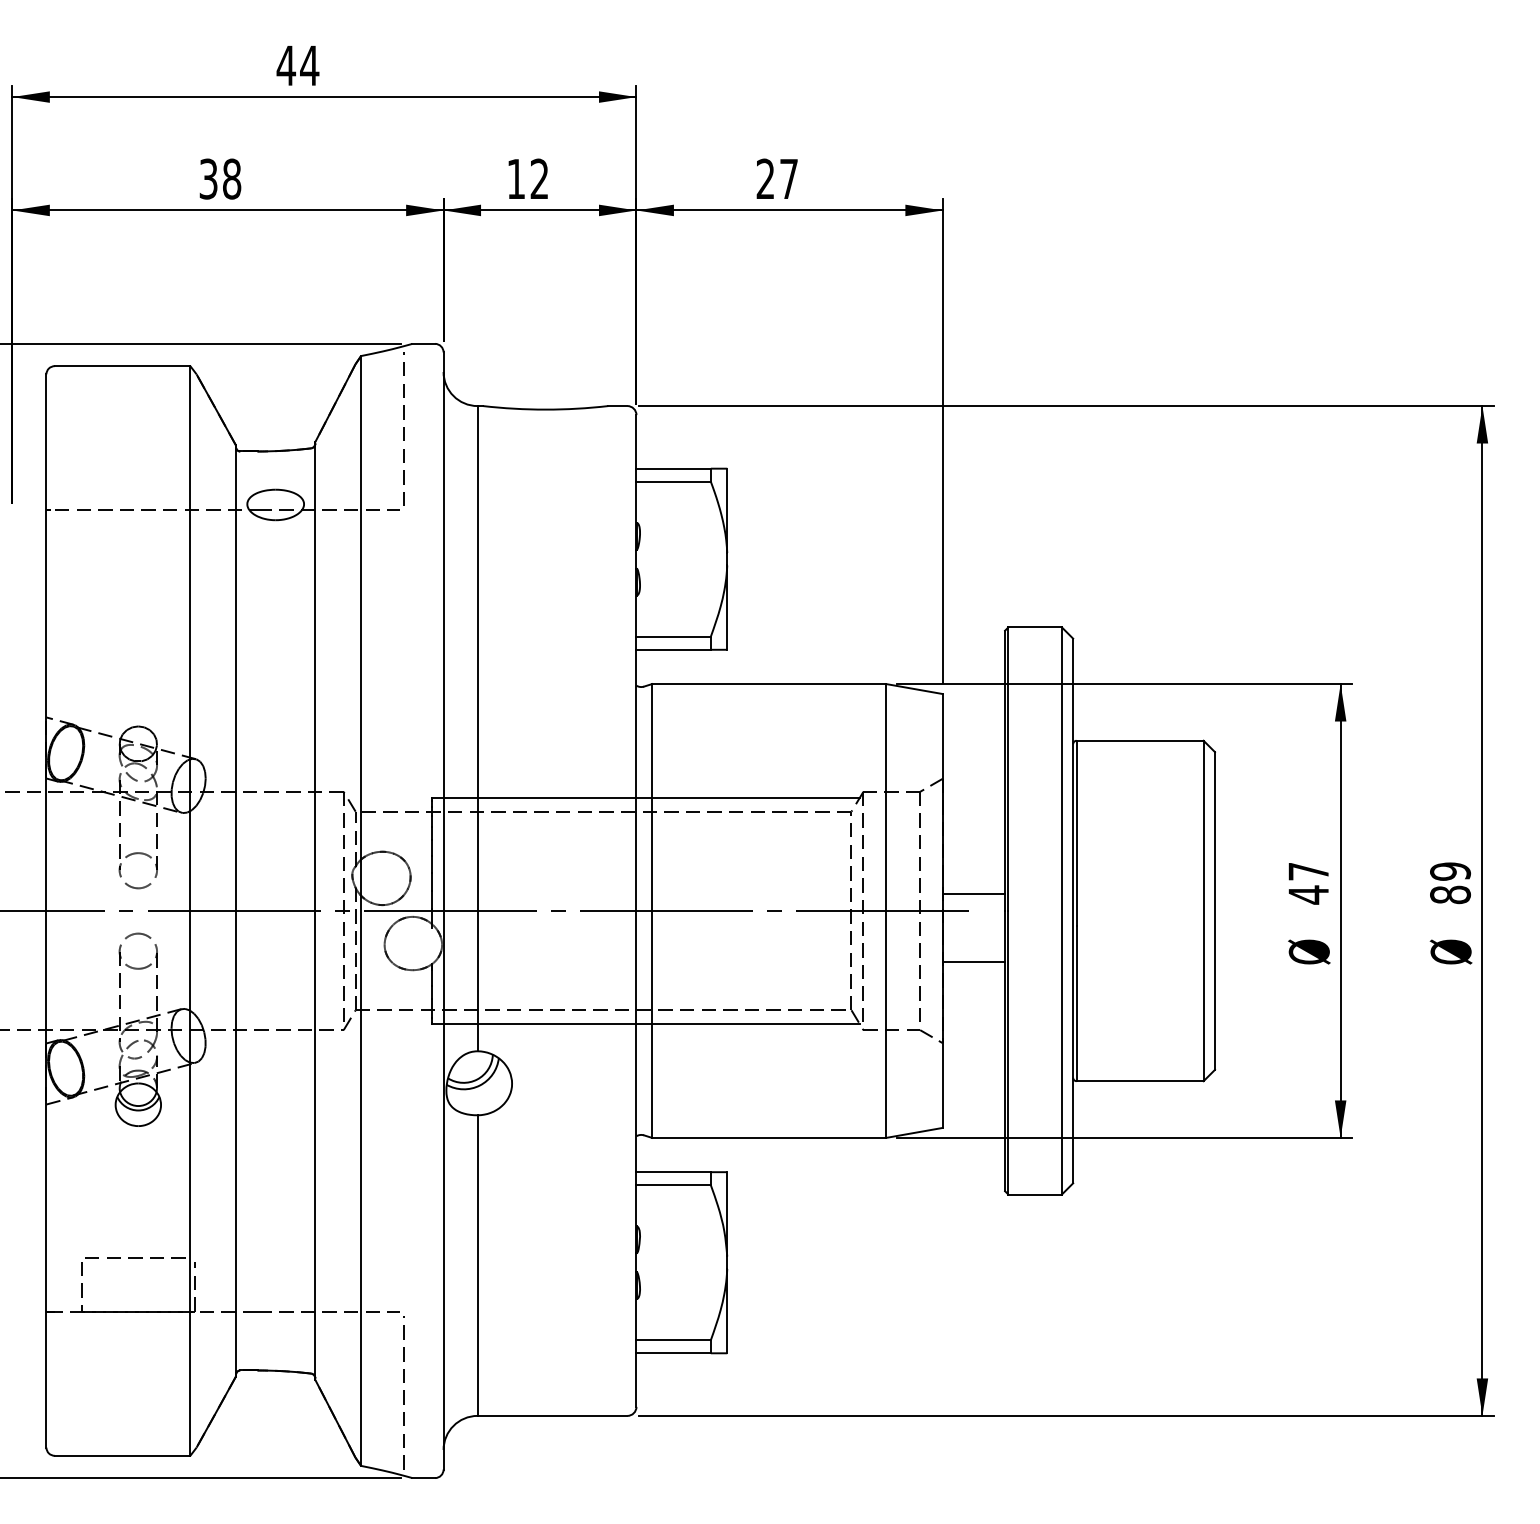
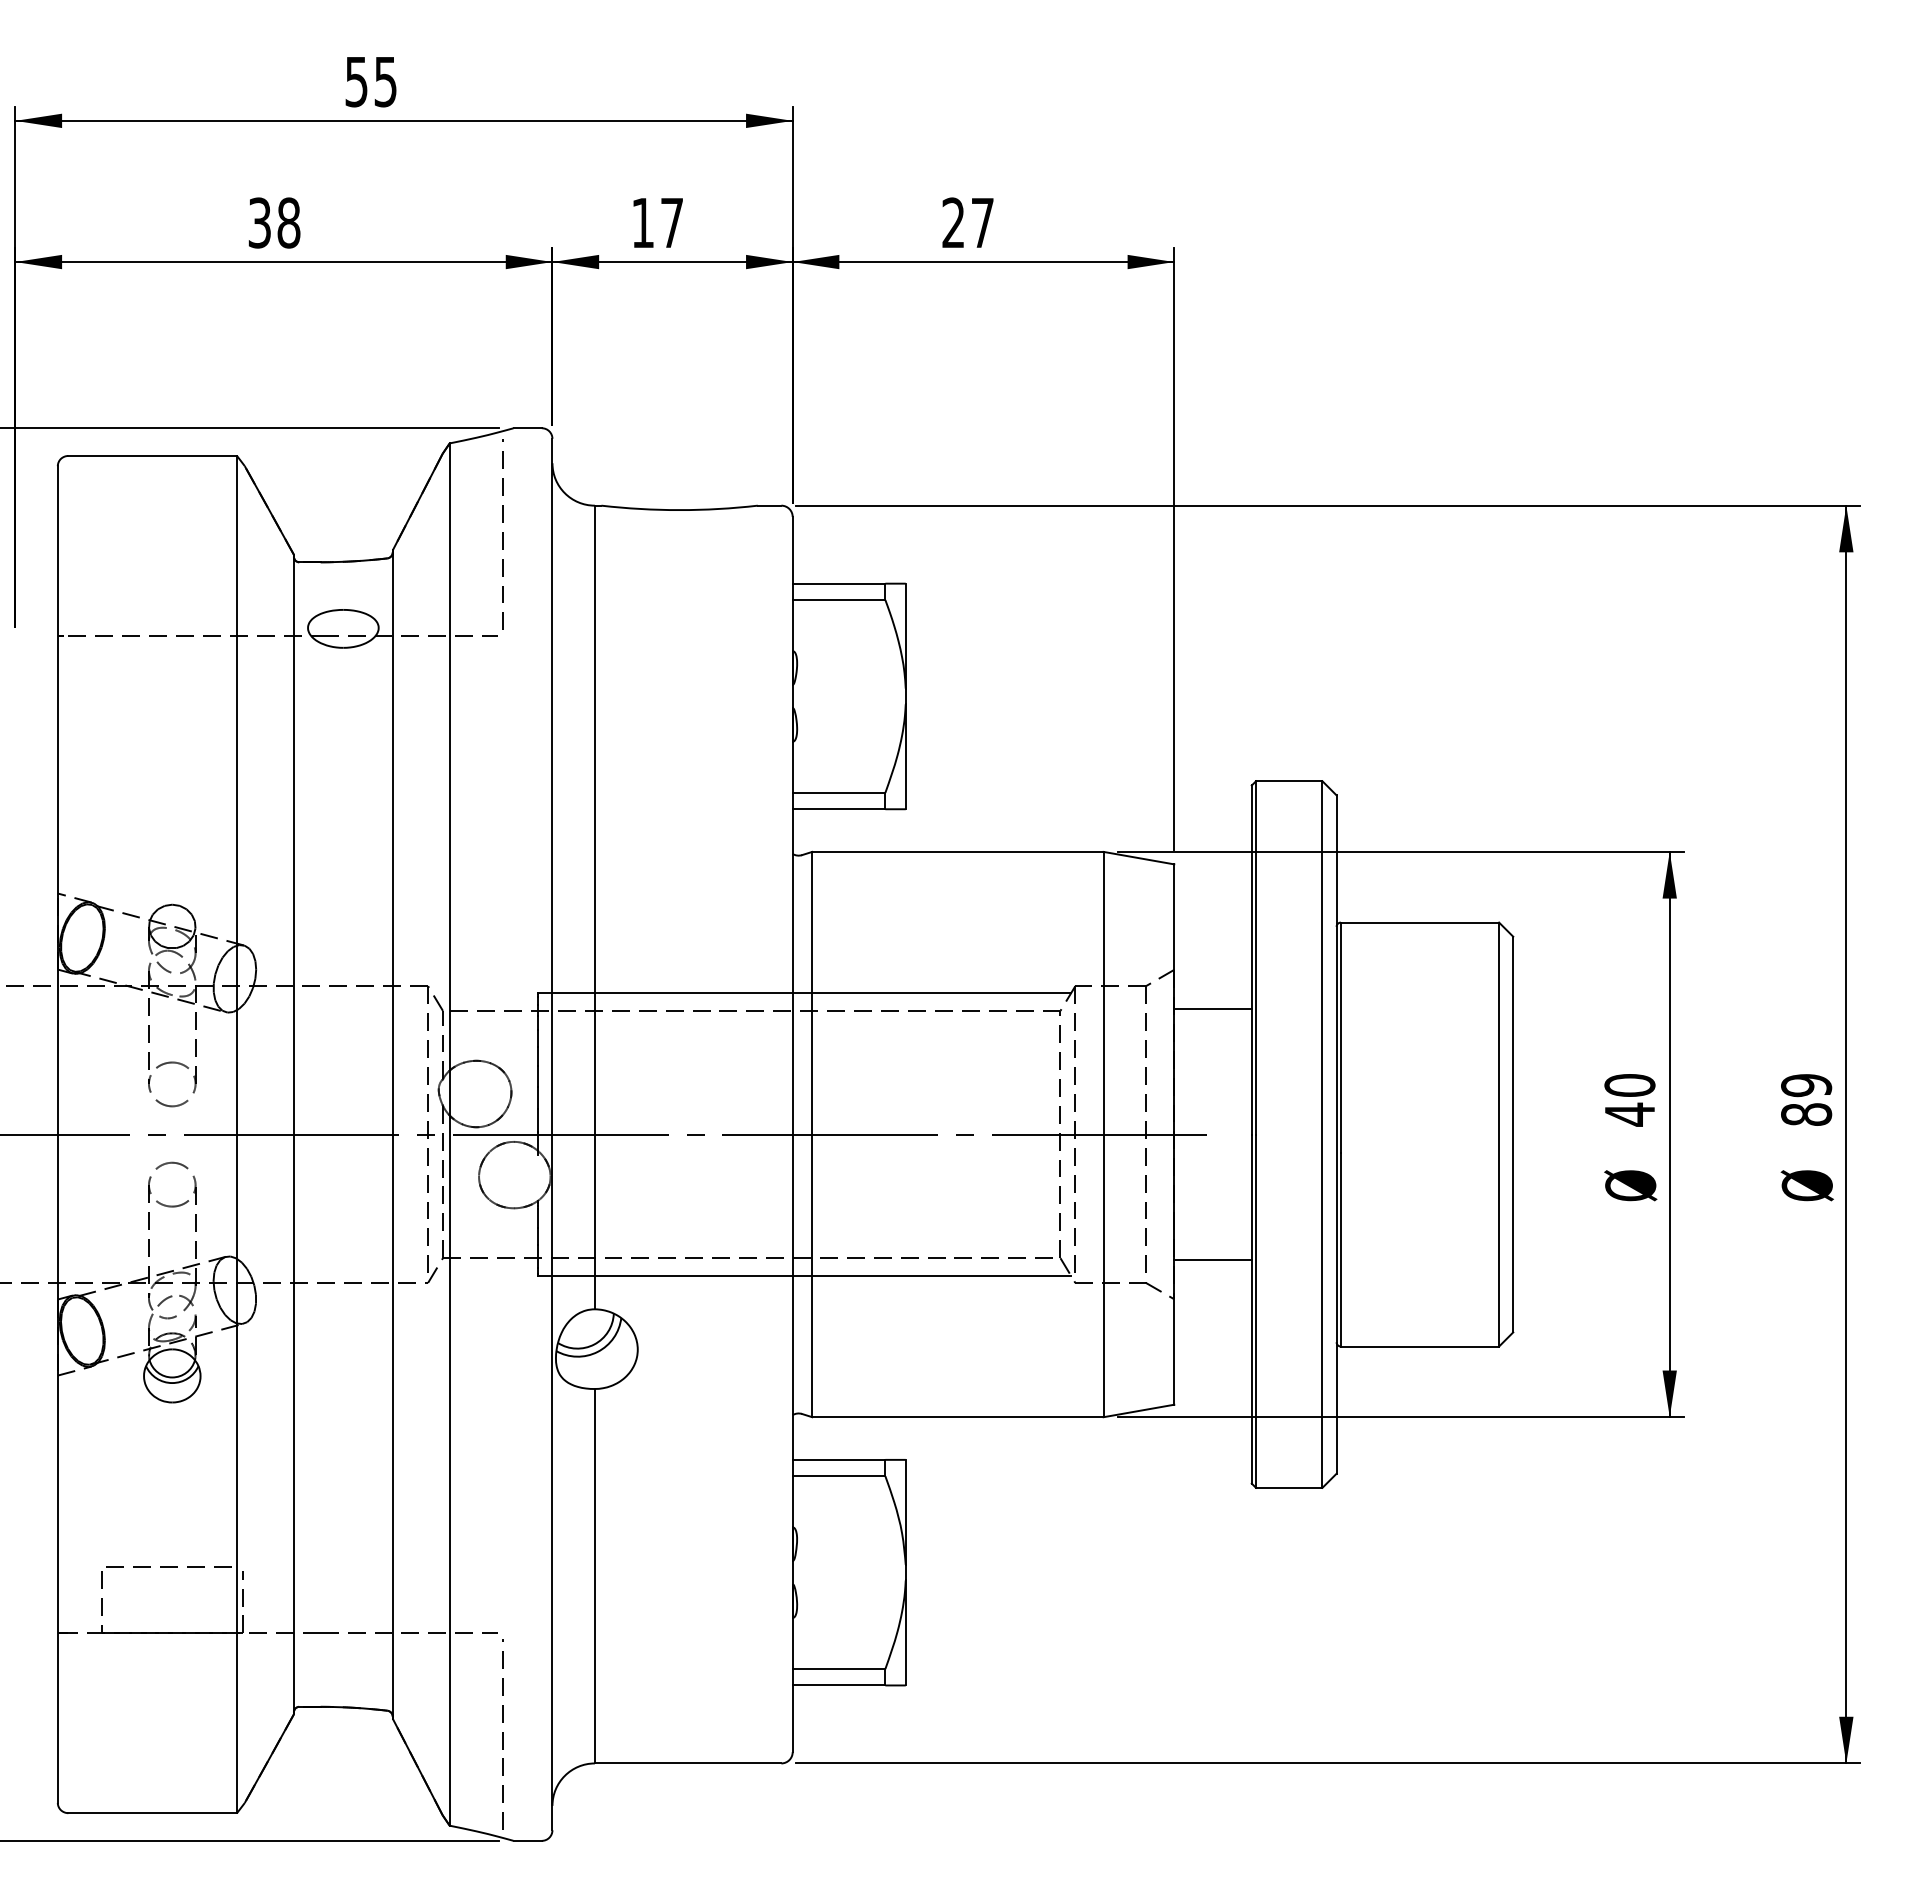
text: (297, 66) -> (370, 82), 44 -> 55
text: (539, 178) -> (671, 222), 12 -> 17
text: (1308, 871) -> (1629, 1085), 47 -> 40
line: (973, 894) -> (1212, 1009), moved
line: (973, 961) -> (1212, 1259), moved

